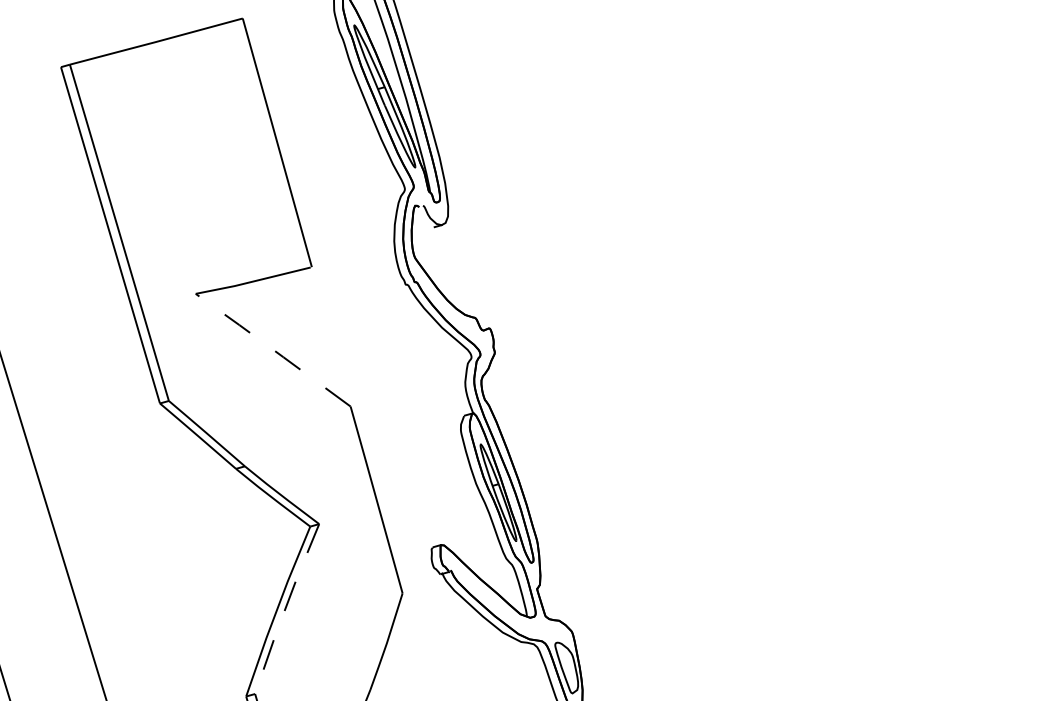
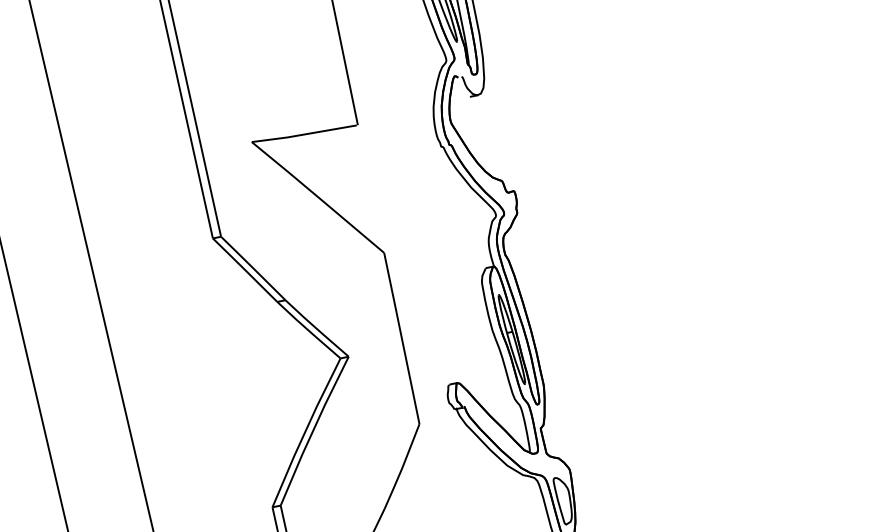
line: (273, 349) -> (318, 196), dashed -> solid
line: (285, 608) -> (313, 430), dashed -> solid

